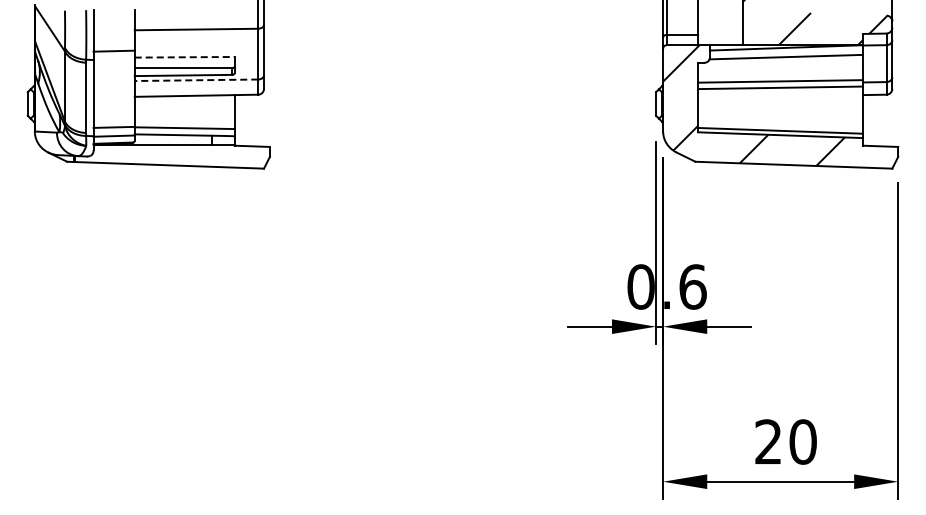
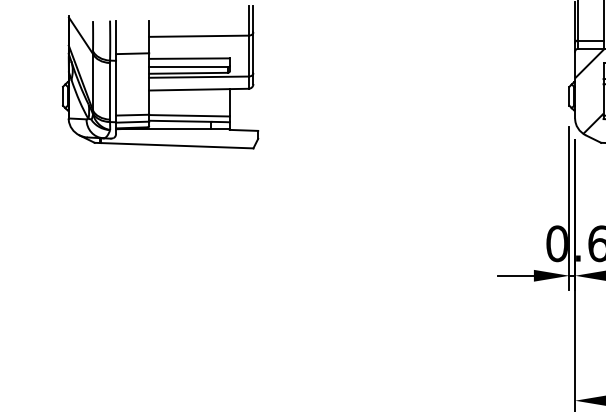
line: (184, 57) -> (189, 58), dashed -> solid
line: (196, 80) -> (199, 77), dashed -> solid

